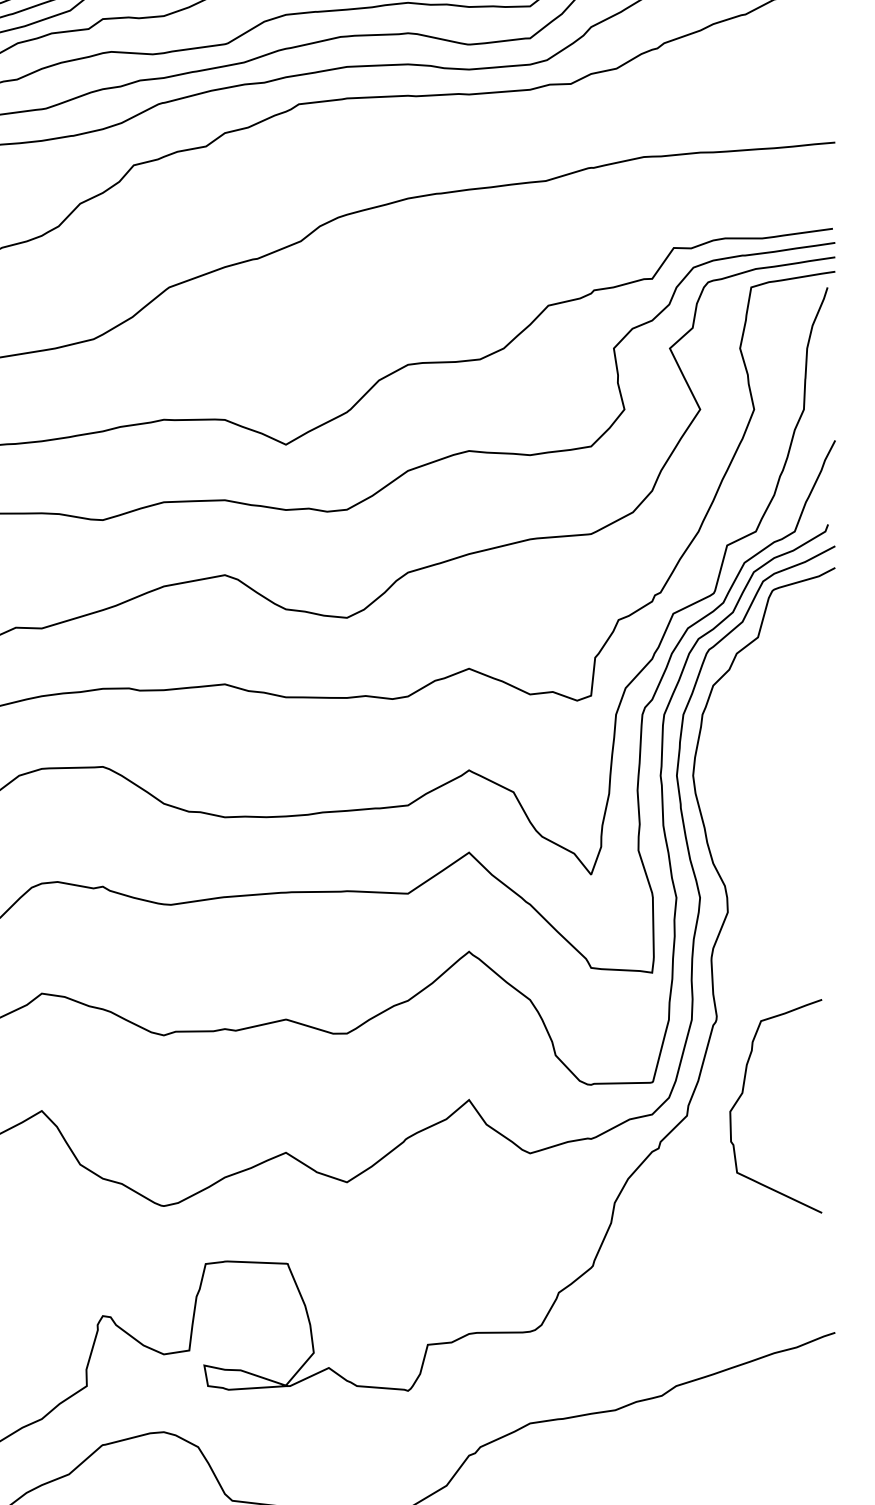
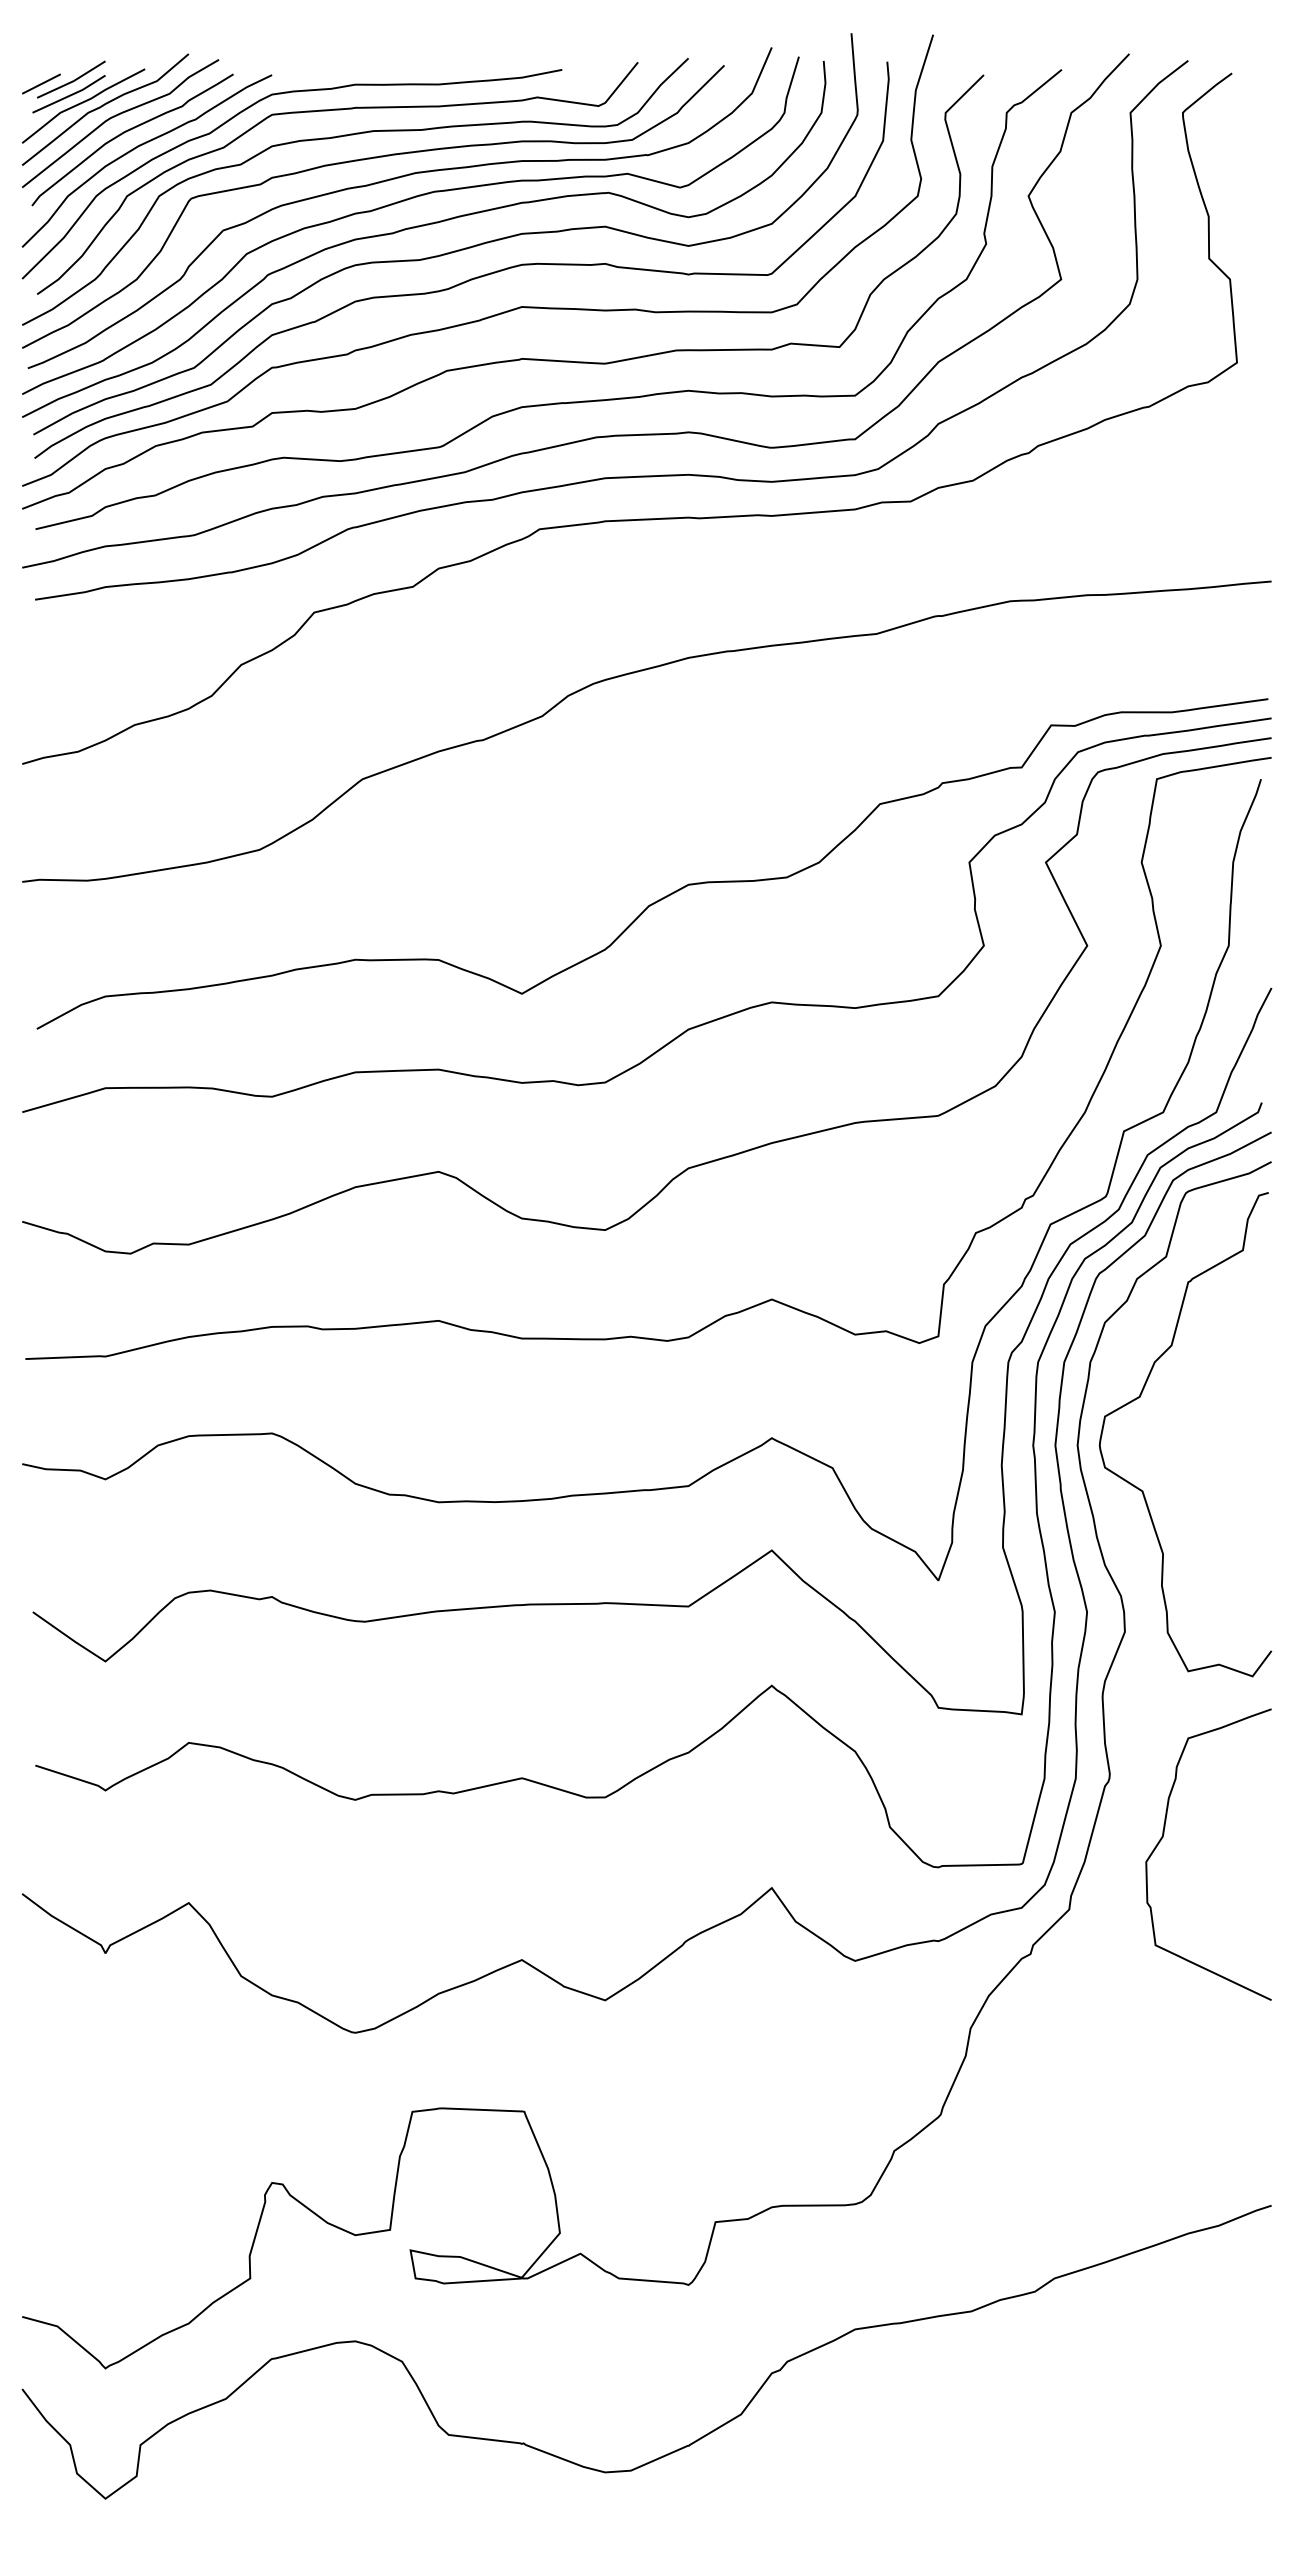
curve: (739, 740) -> (1140, 1397), added
curve: (742, 1093) -> (1163, 1837), moved

